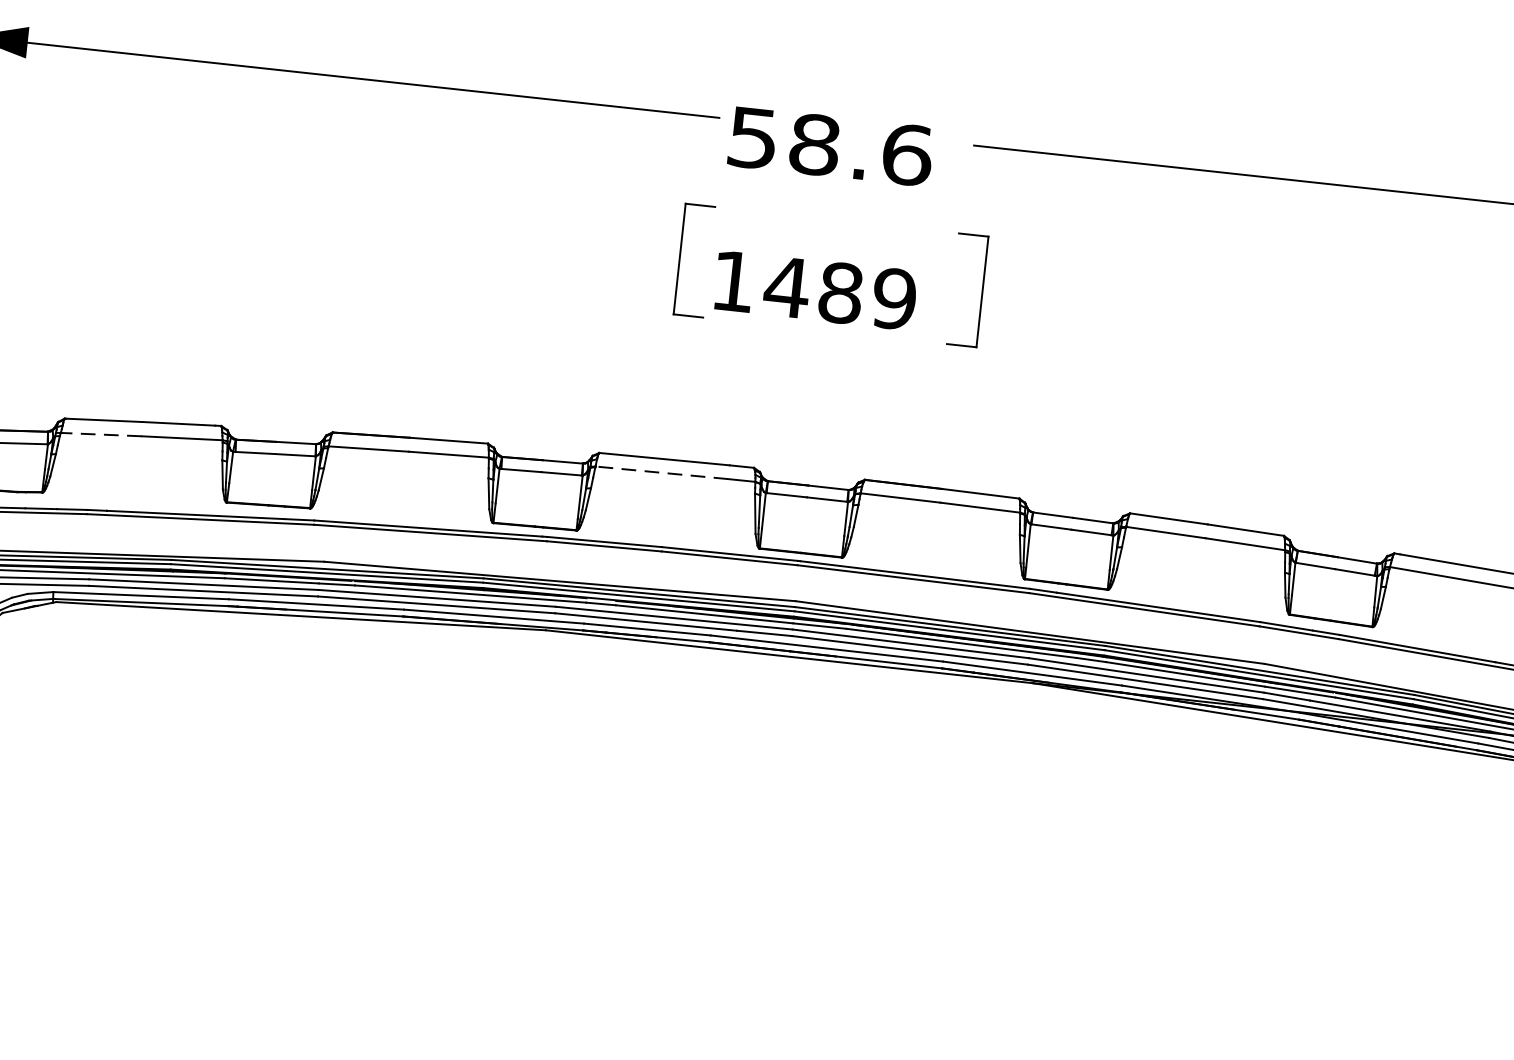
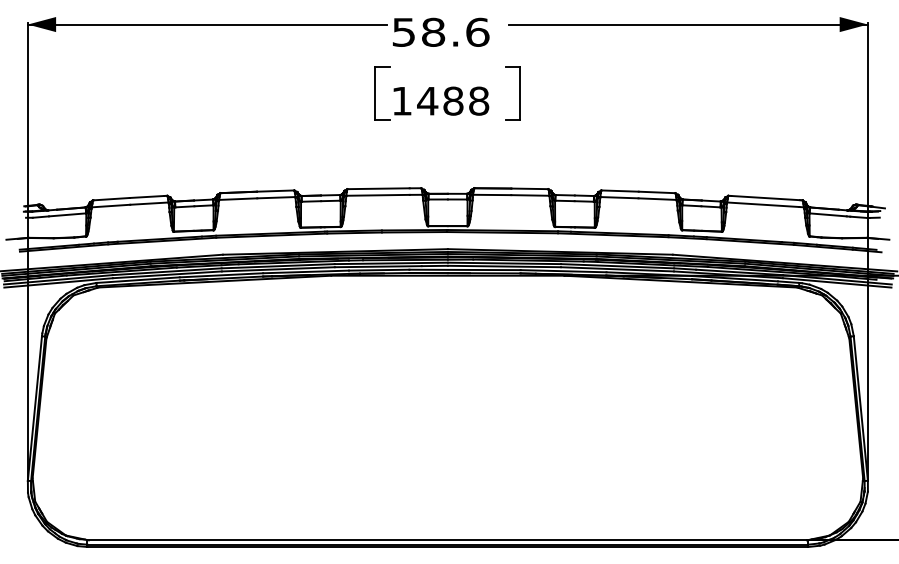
text: (895, 297) -> (479, 100), 1489 -> 1488
line: (100, 435) -> (110, 206), dashed -> solid
line: (662, 473) -> (378, 195), dashed -> solid

